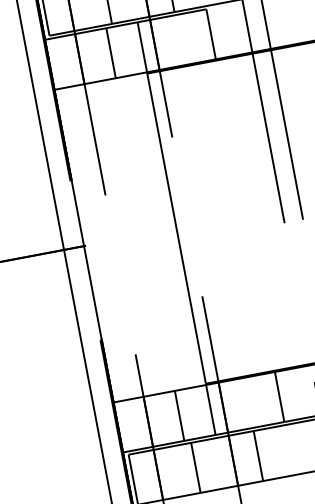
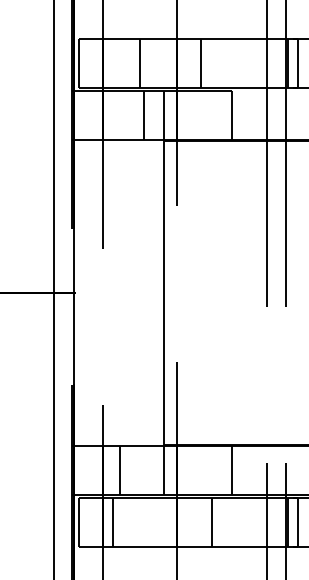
line: (110, 52) -> (143, 114), moved
line: (179, 415) -> (119, 470), moved
line: (258, 455) -> (212, 522), moved
line: (195, 467) -> (112, 522), moved

